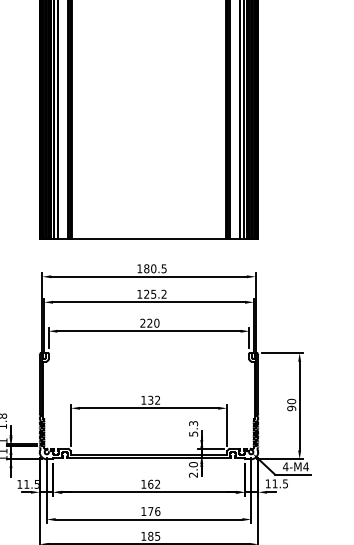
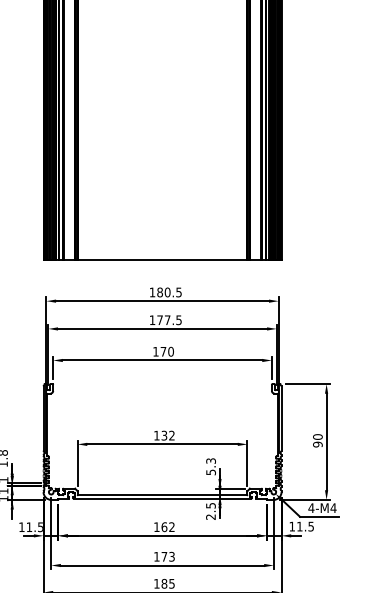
text: (155, 294) -> (169, 320), 125.2 -> 177.5
text: (146, 323) -> (159, 351), 220 -> 170
text: (193, 464) -> (210, 505), 2.0 -> 2.5
text: (157, 511) -> (171, 556), 176 -> 173

